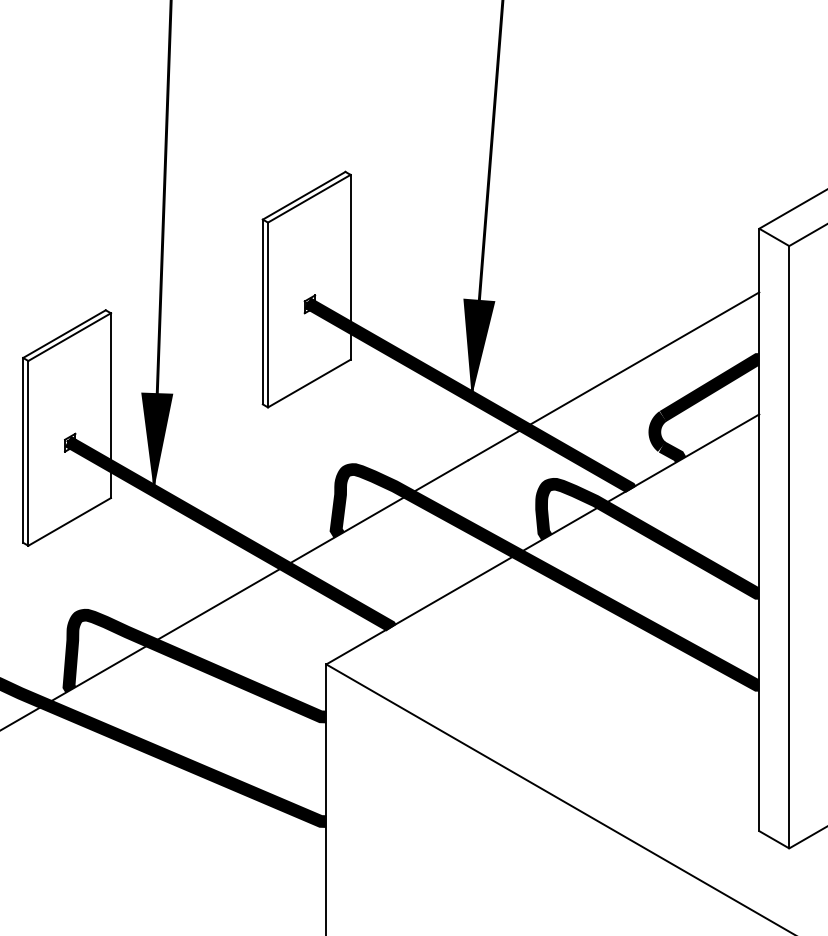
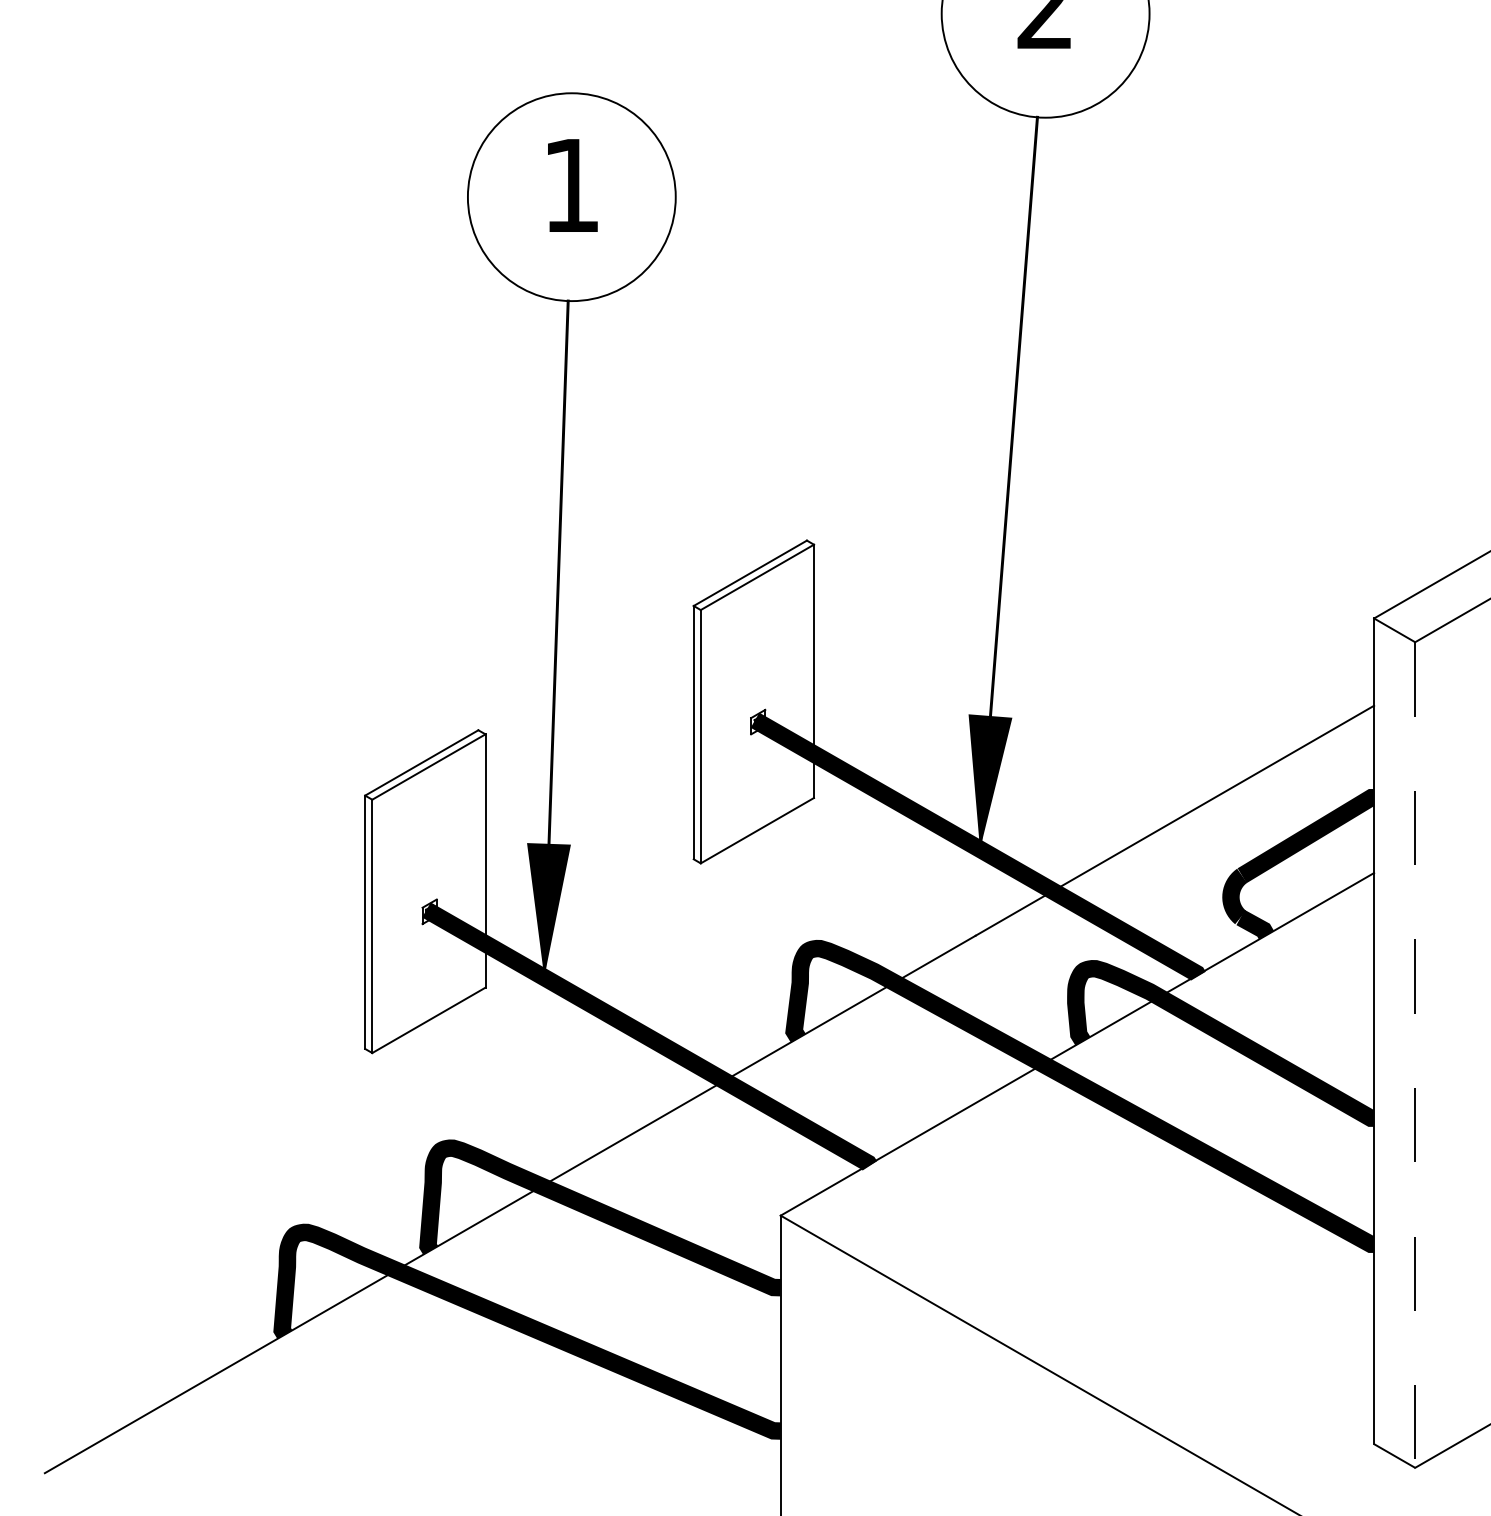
line: (789, 547) -> (1415, 1055), solid -> dashed

